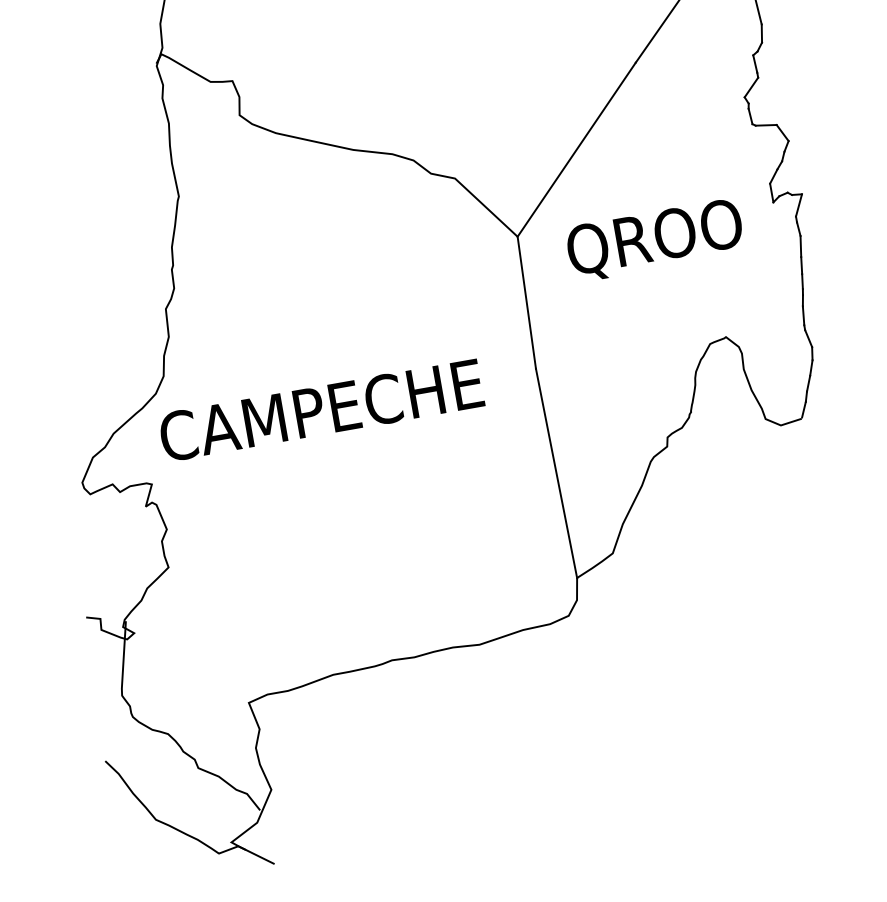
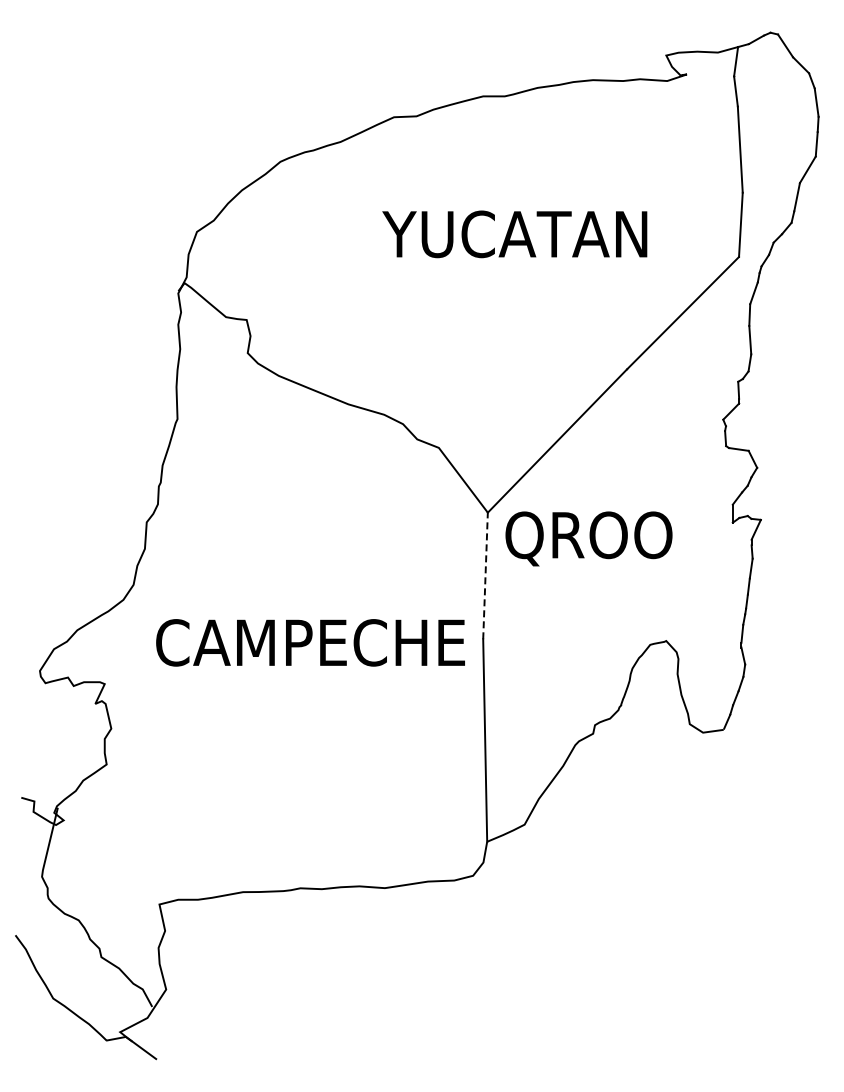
text: (654, 240) -> (588, 538), moved
line: (526, 302) -> (485, 575), solid -> dashed
text: (321, 410) -> (310, 642), moved

